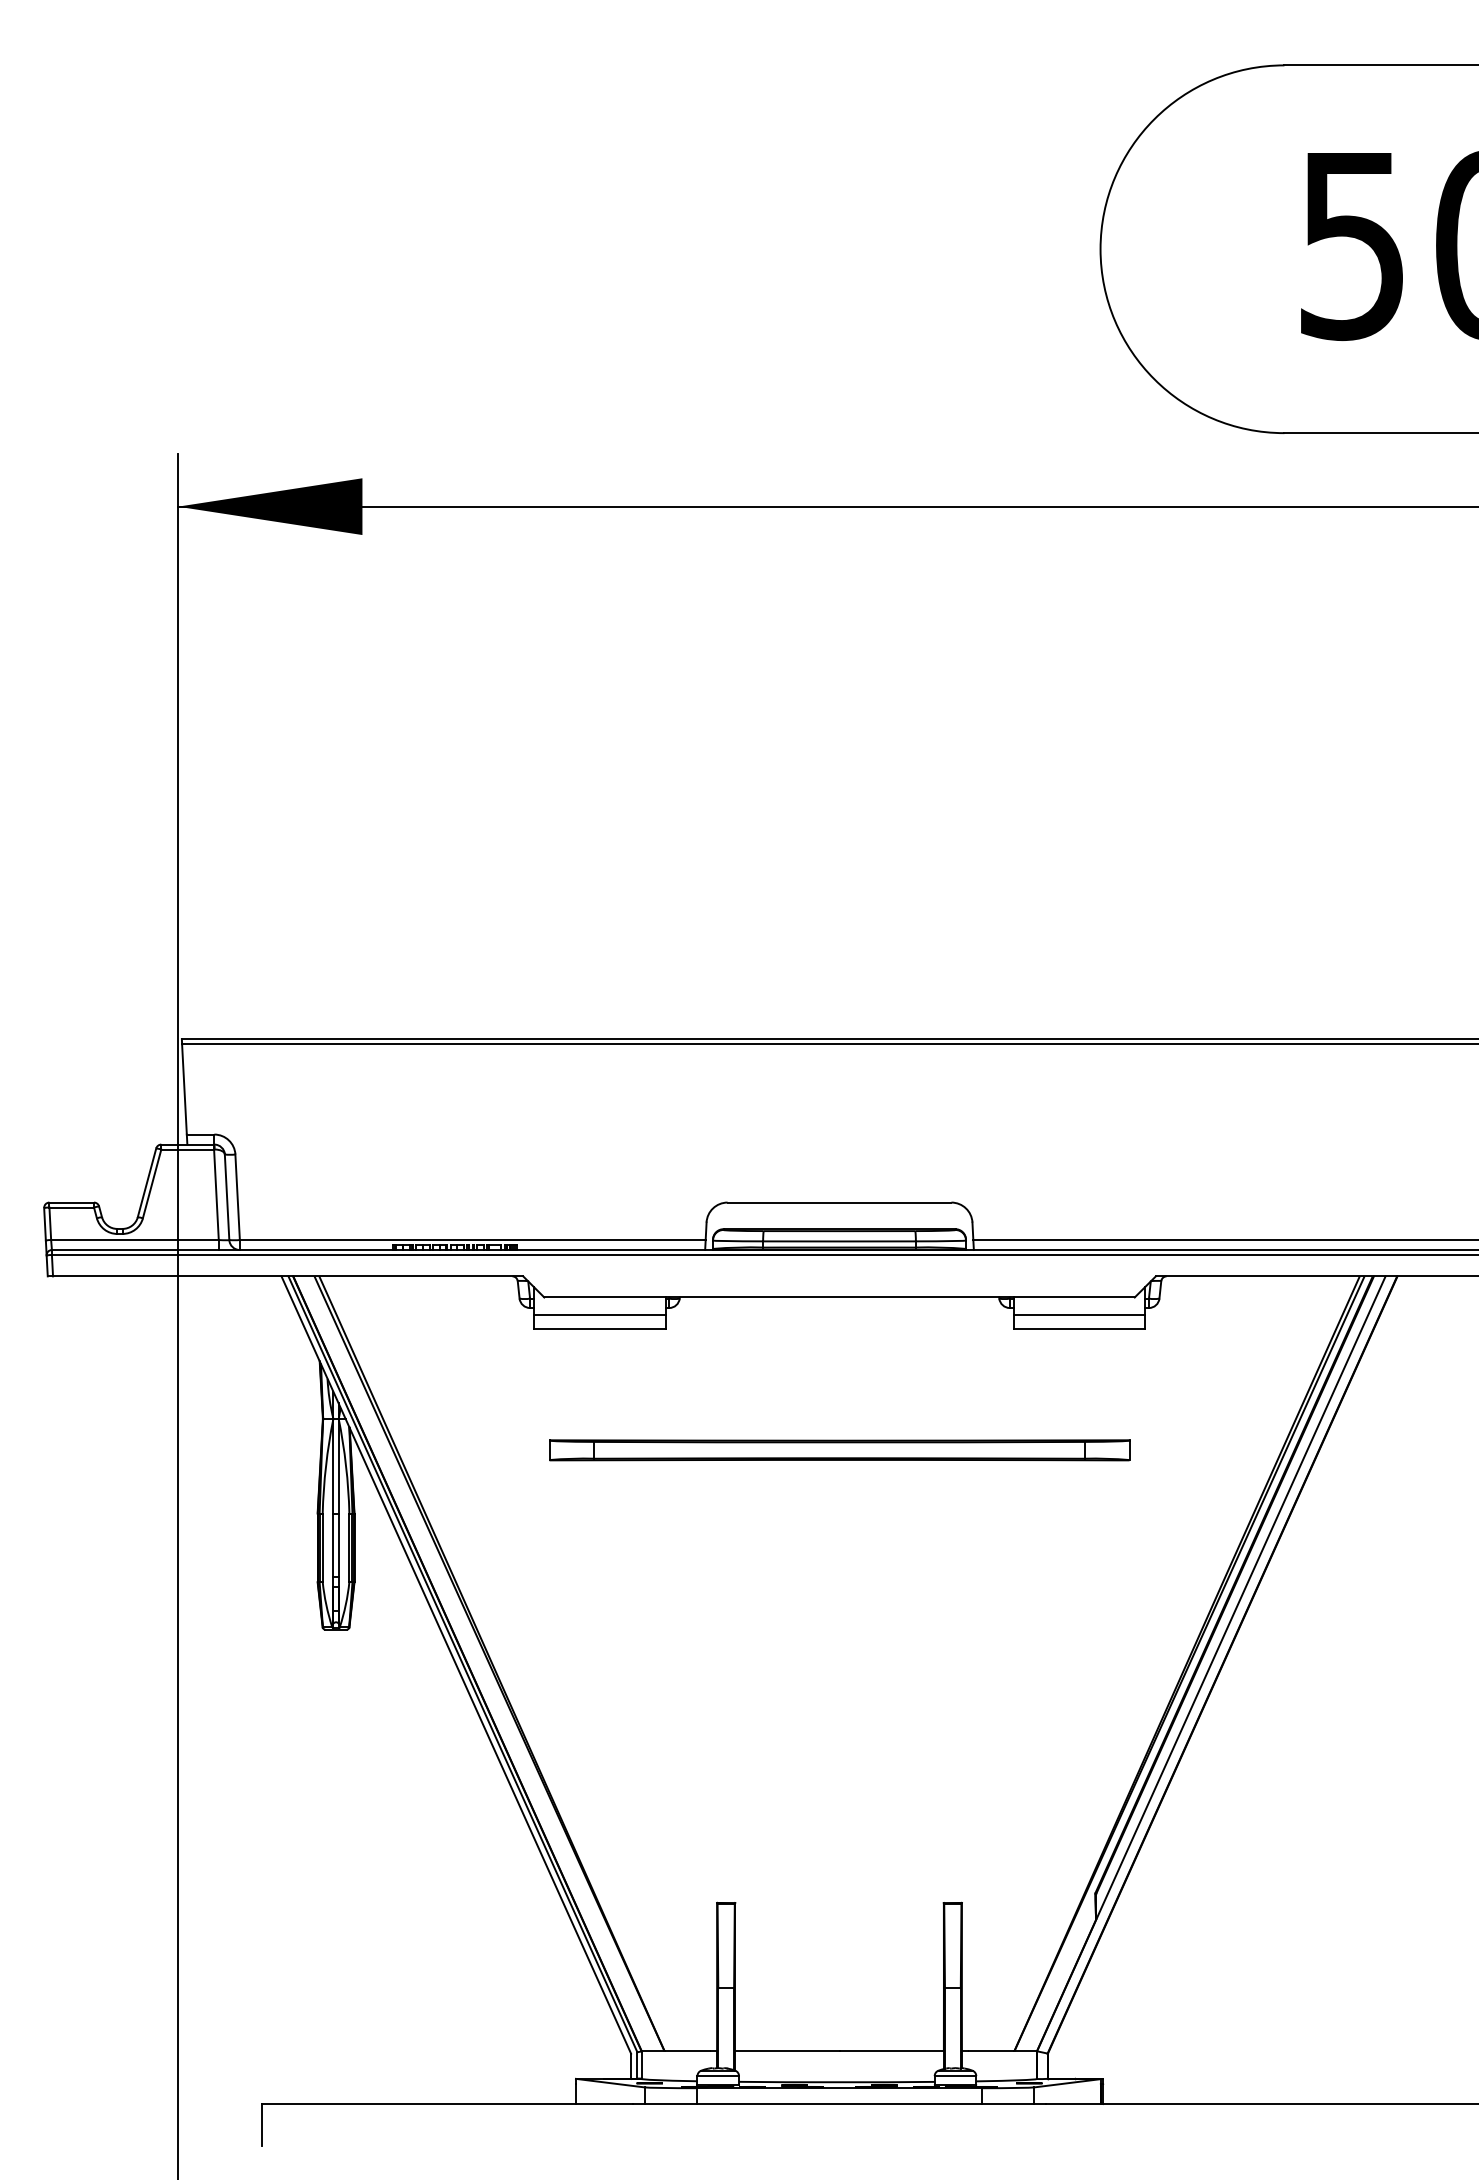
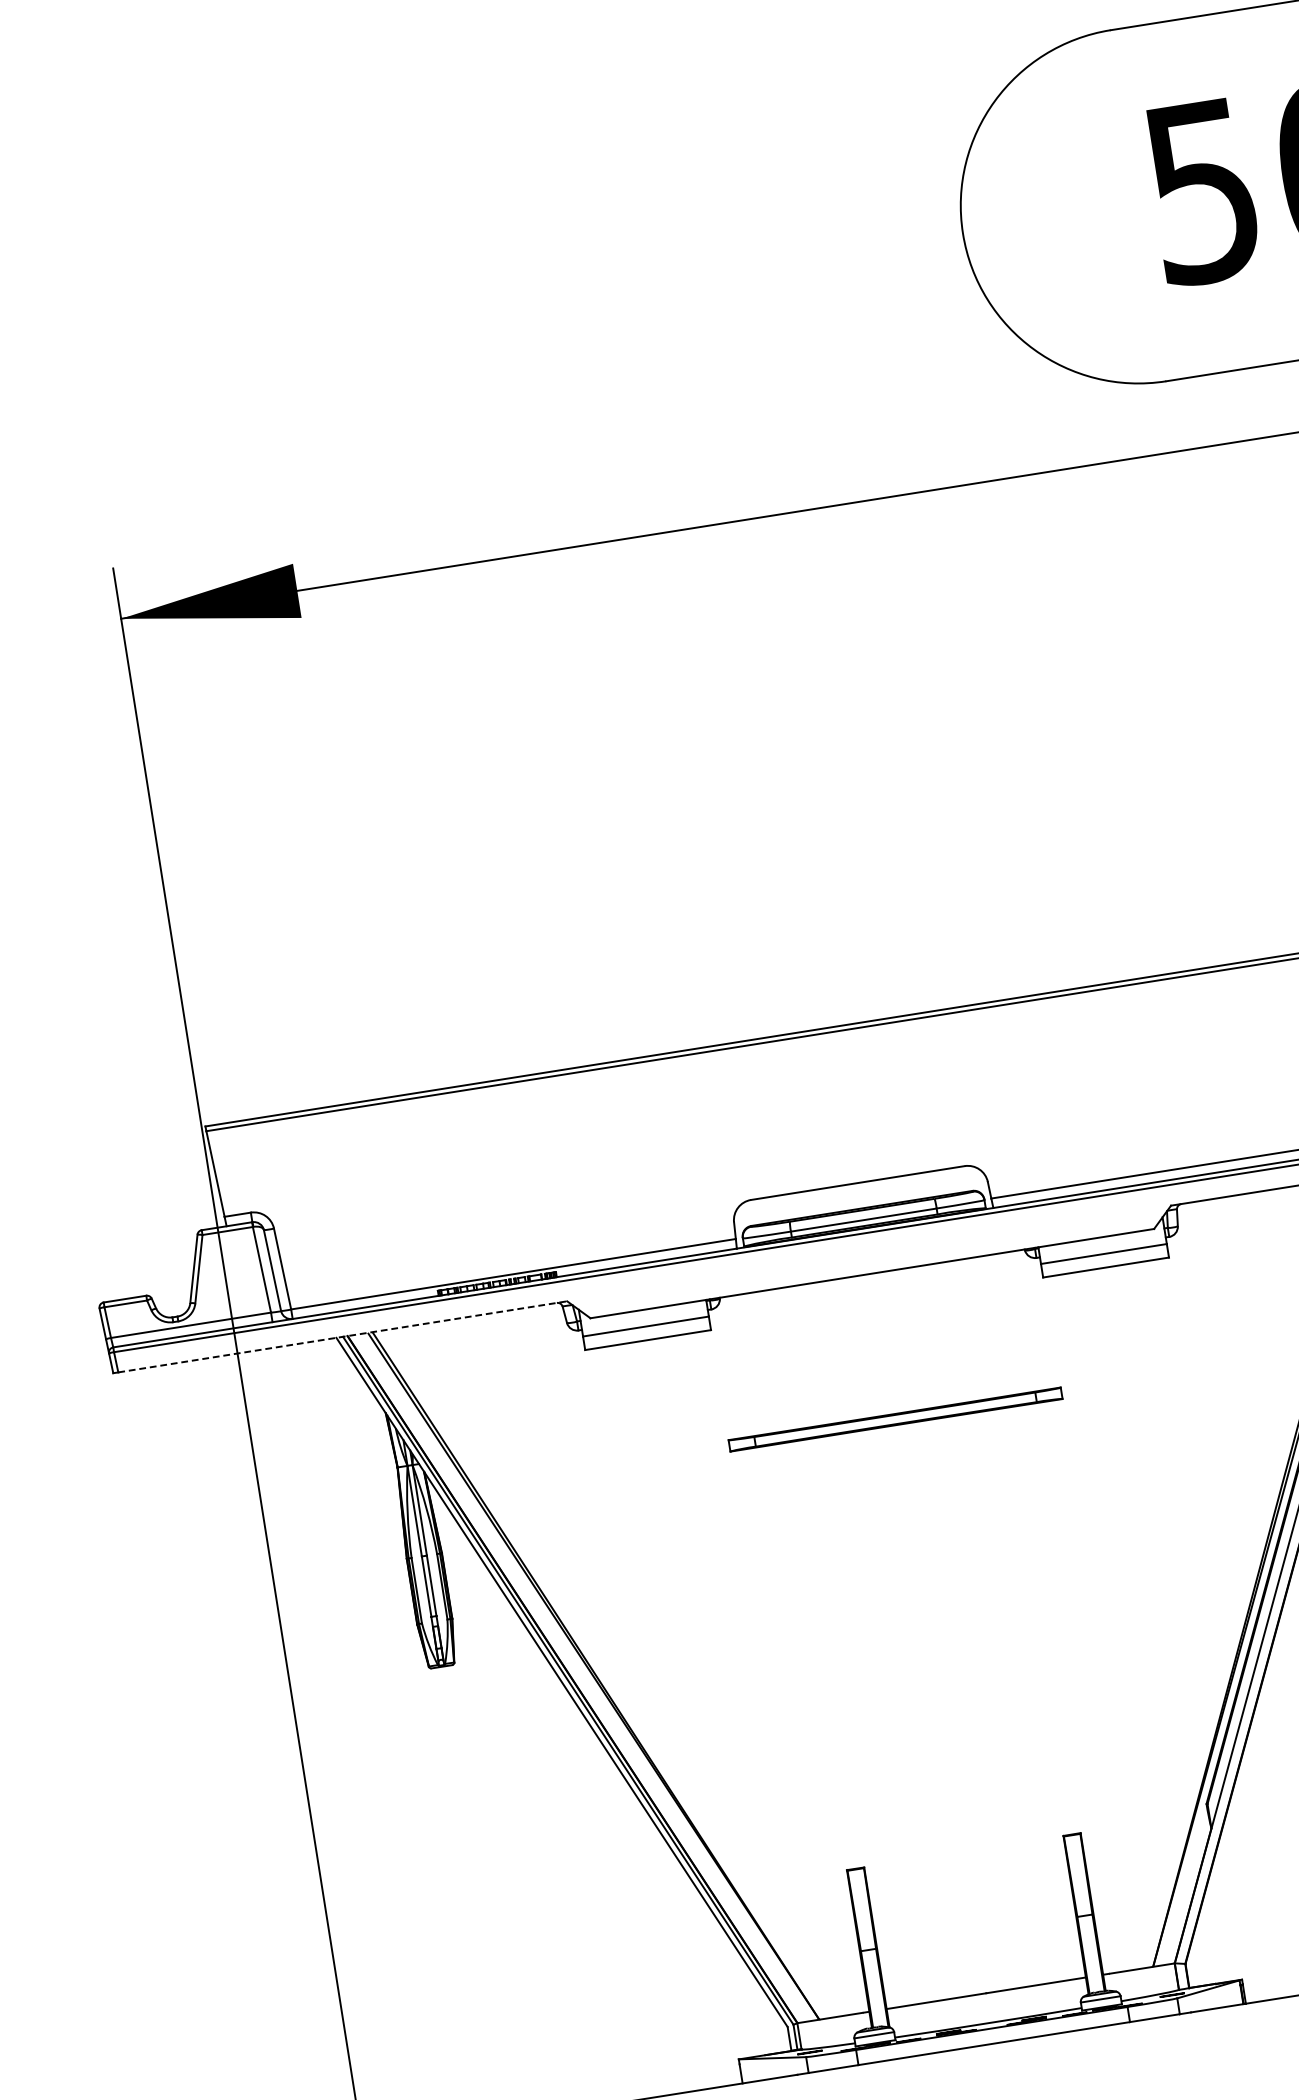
line: (288, 1276) -> (343, 1336), solid -> dashed
part: (839, 1450) -> (895, 1419), size x0.6

